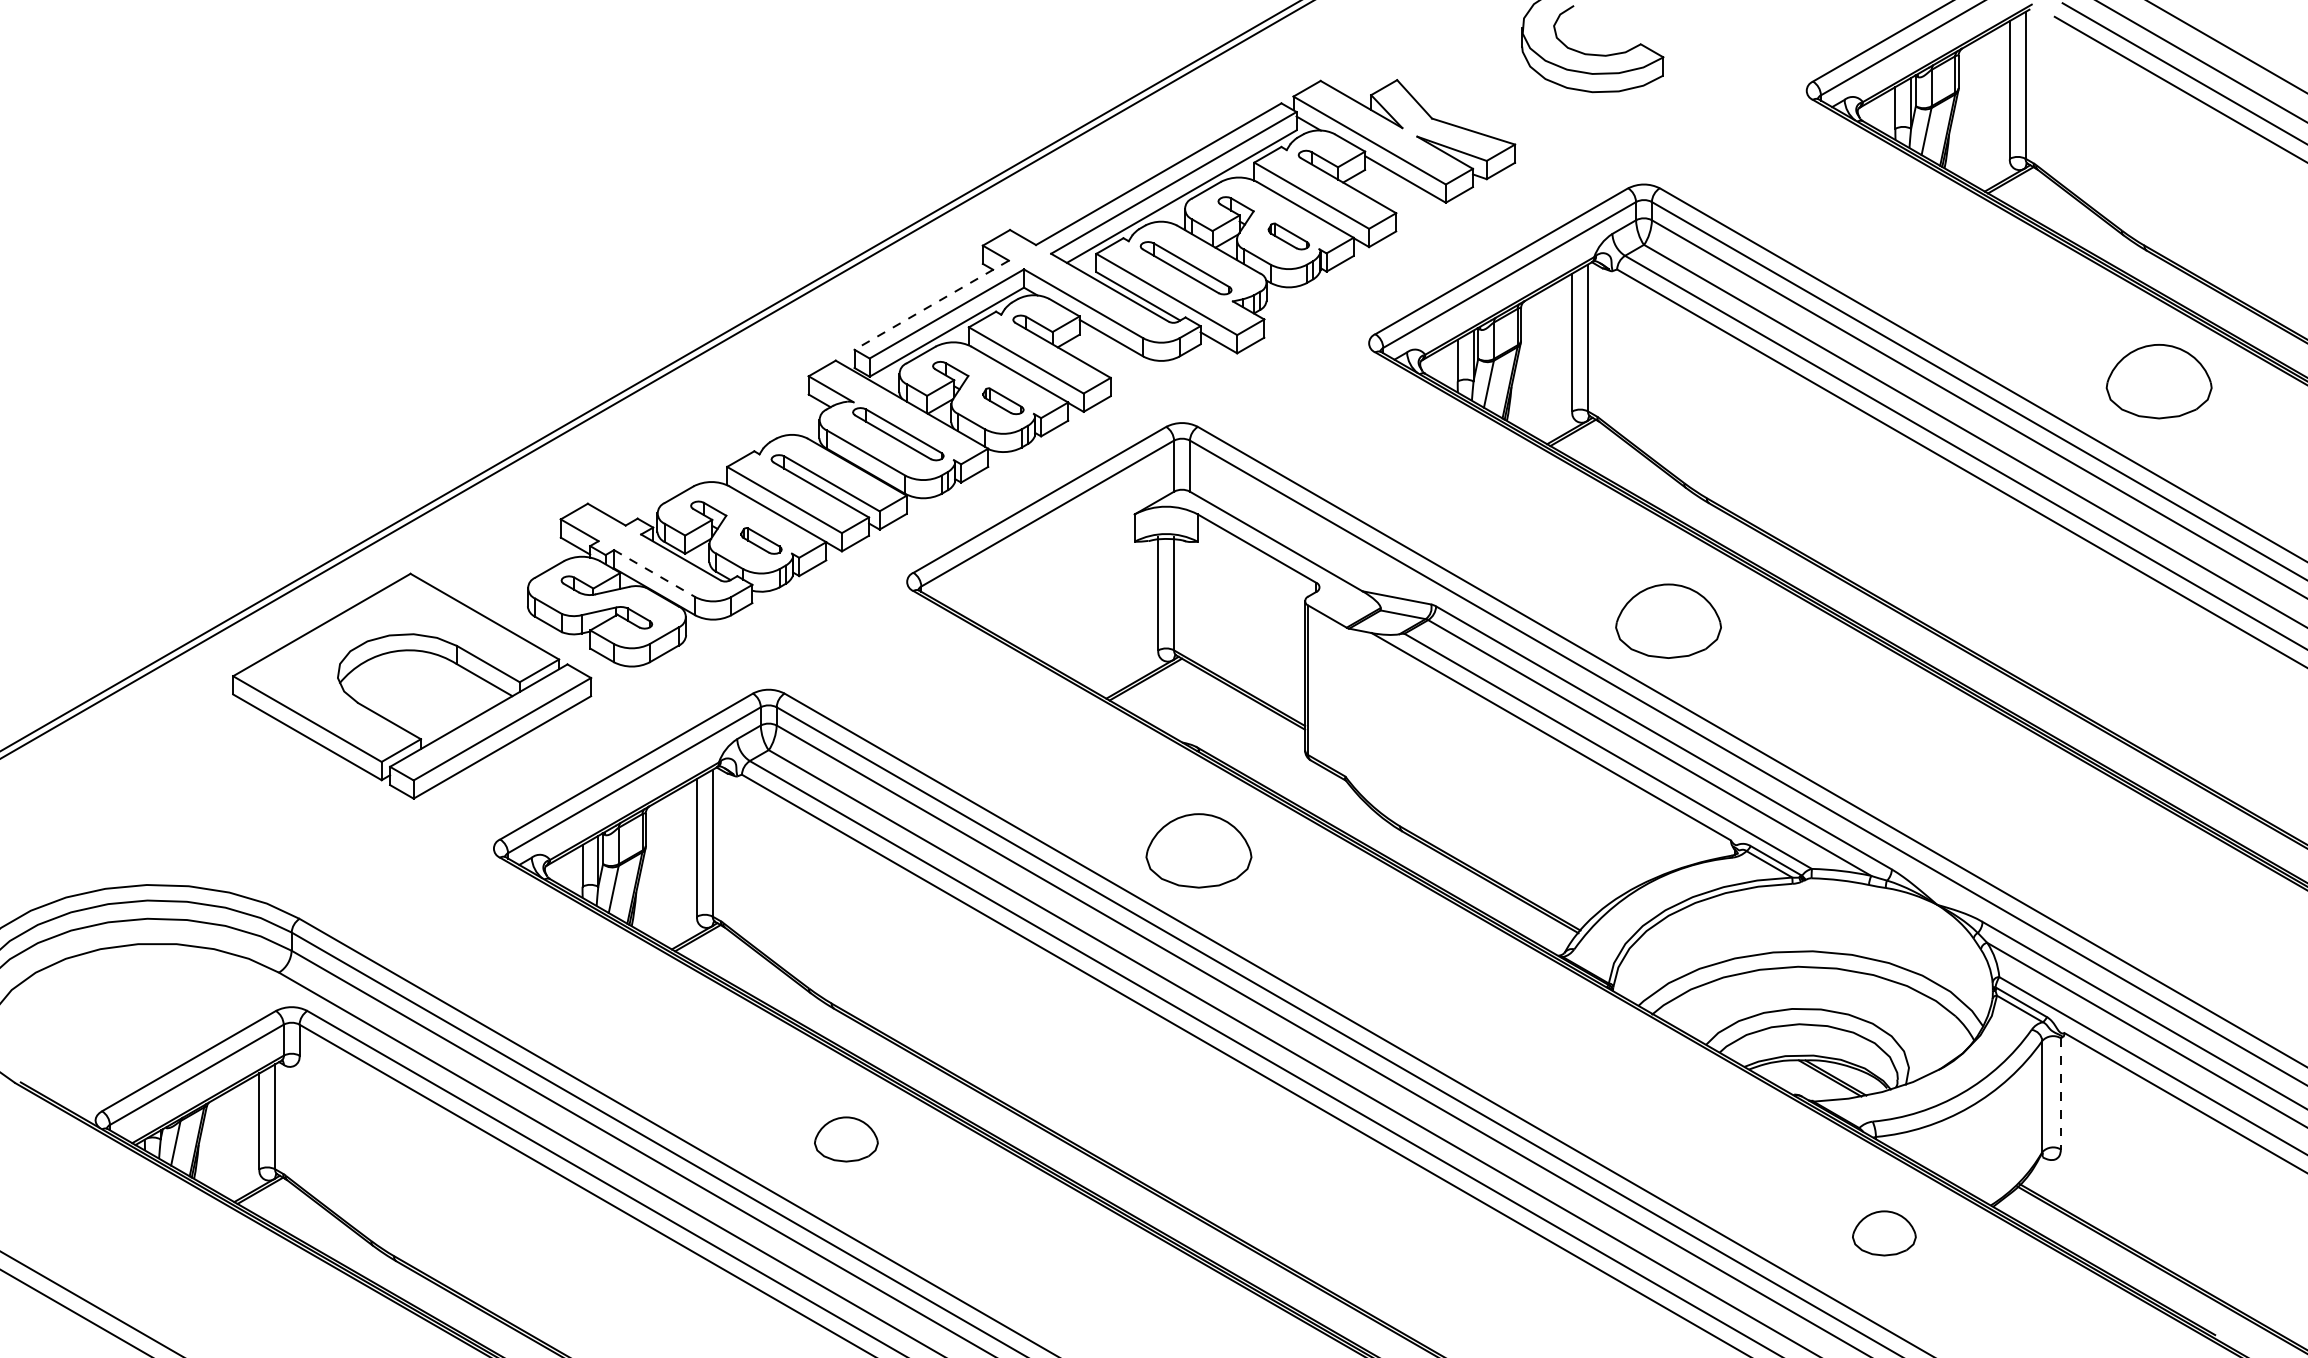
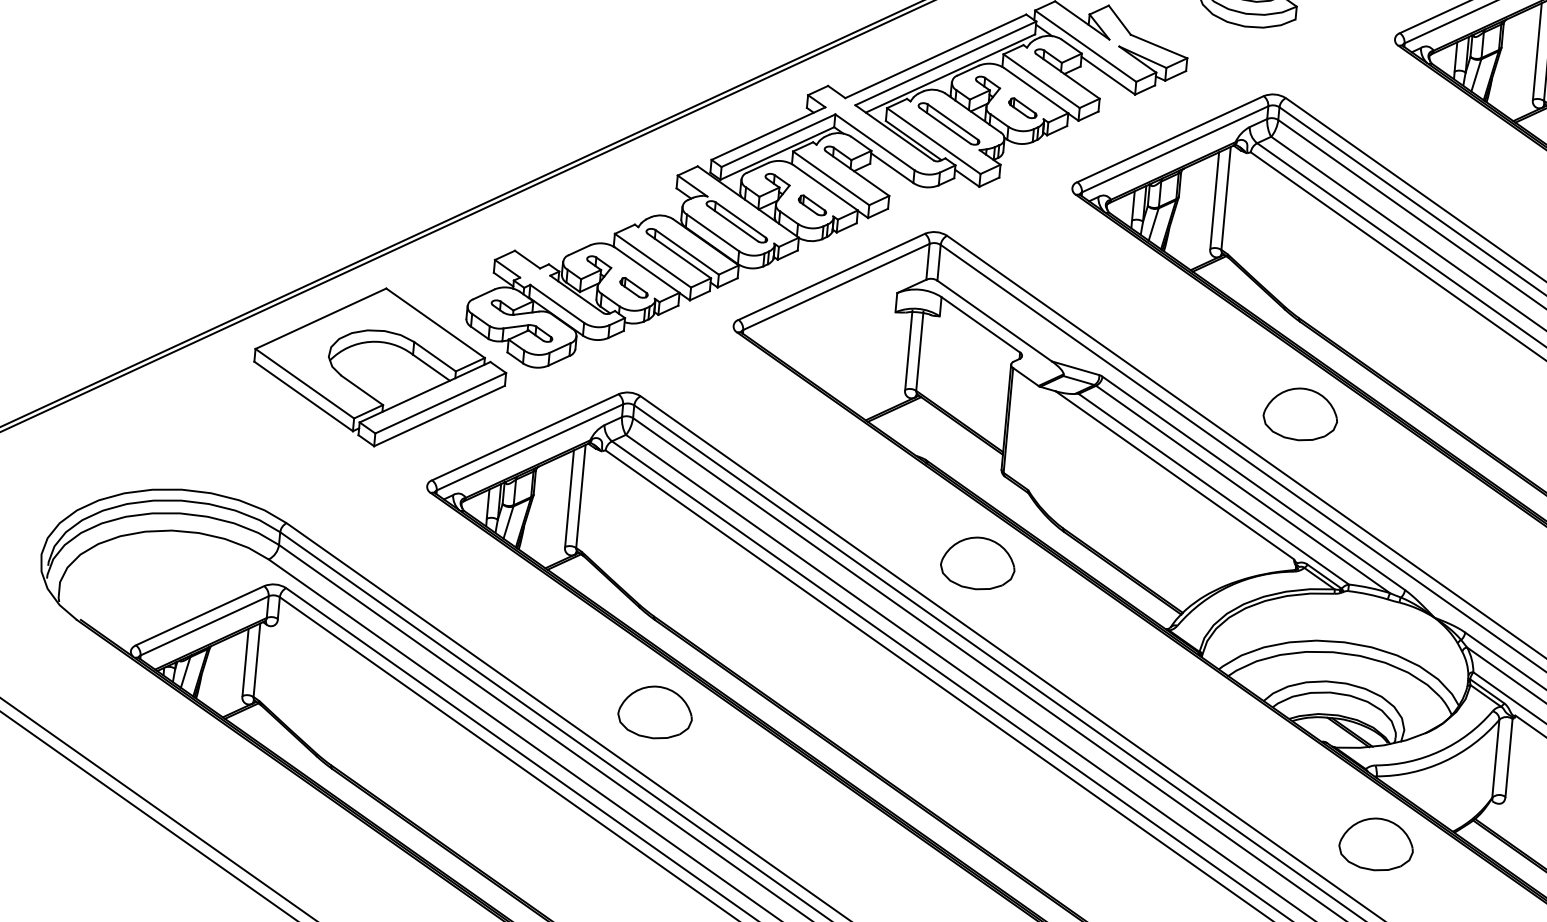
line: (931, 305) -> (768, 133), dashed -> solid
line: (654, 573) -> (557, 303), dashed -> solid
part: (1668, 620) -> (1300, 413), moved
part: (1198, 850) -> (977, 563), moved
line: (2060, 1093) -> (1508, 757), dashed -> solid
part: (846, 1139) -> (655, 712), size x1.67
part: (1884, 1233) -> (1376, 844), size x1.67

